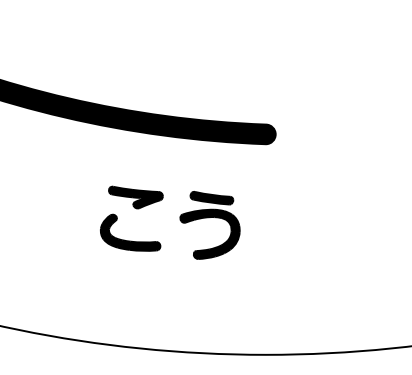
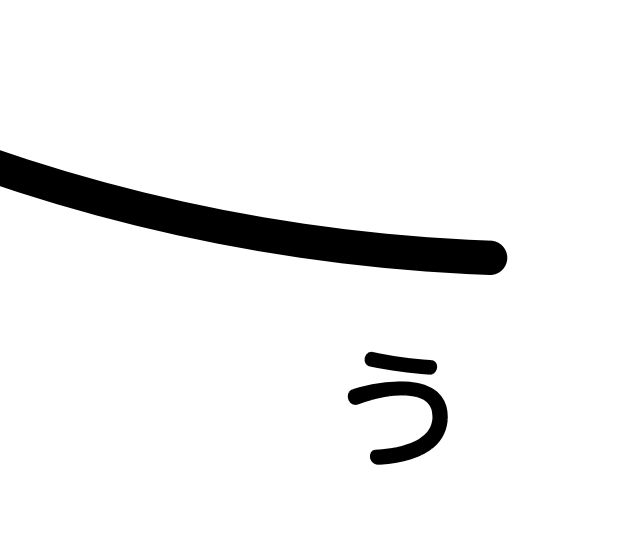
part: (136, 209) -> (276, 381), removed

